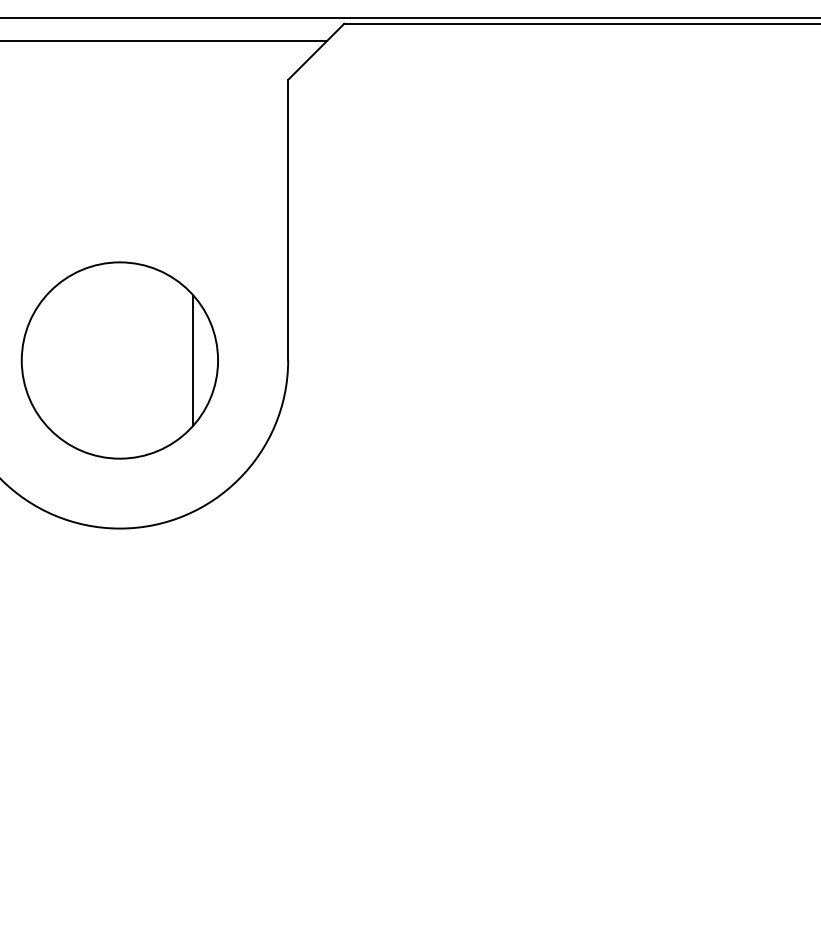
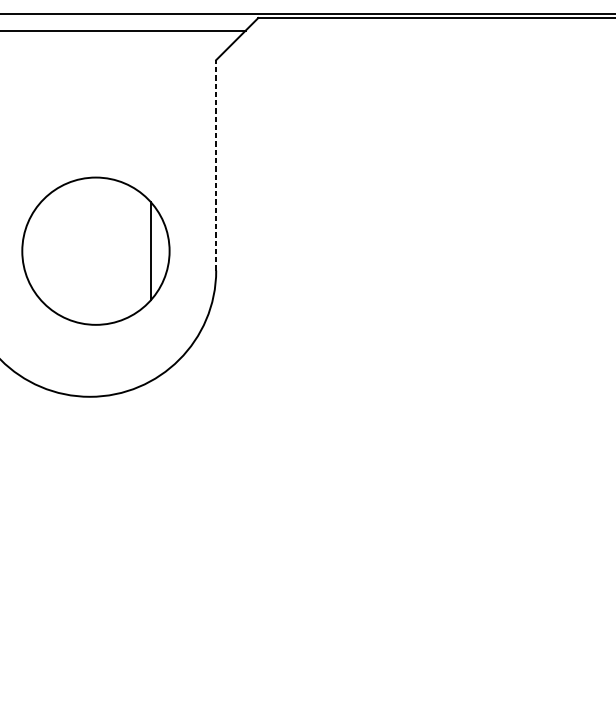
line: (288, 219) -> (216, 164), solid -> dashed
part: (119, 360) -> (95, 251), moved

